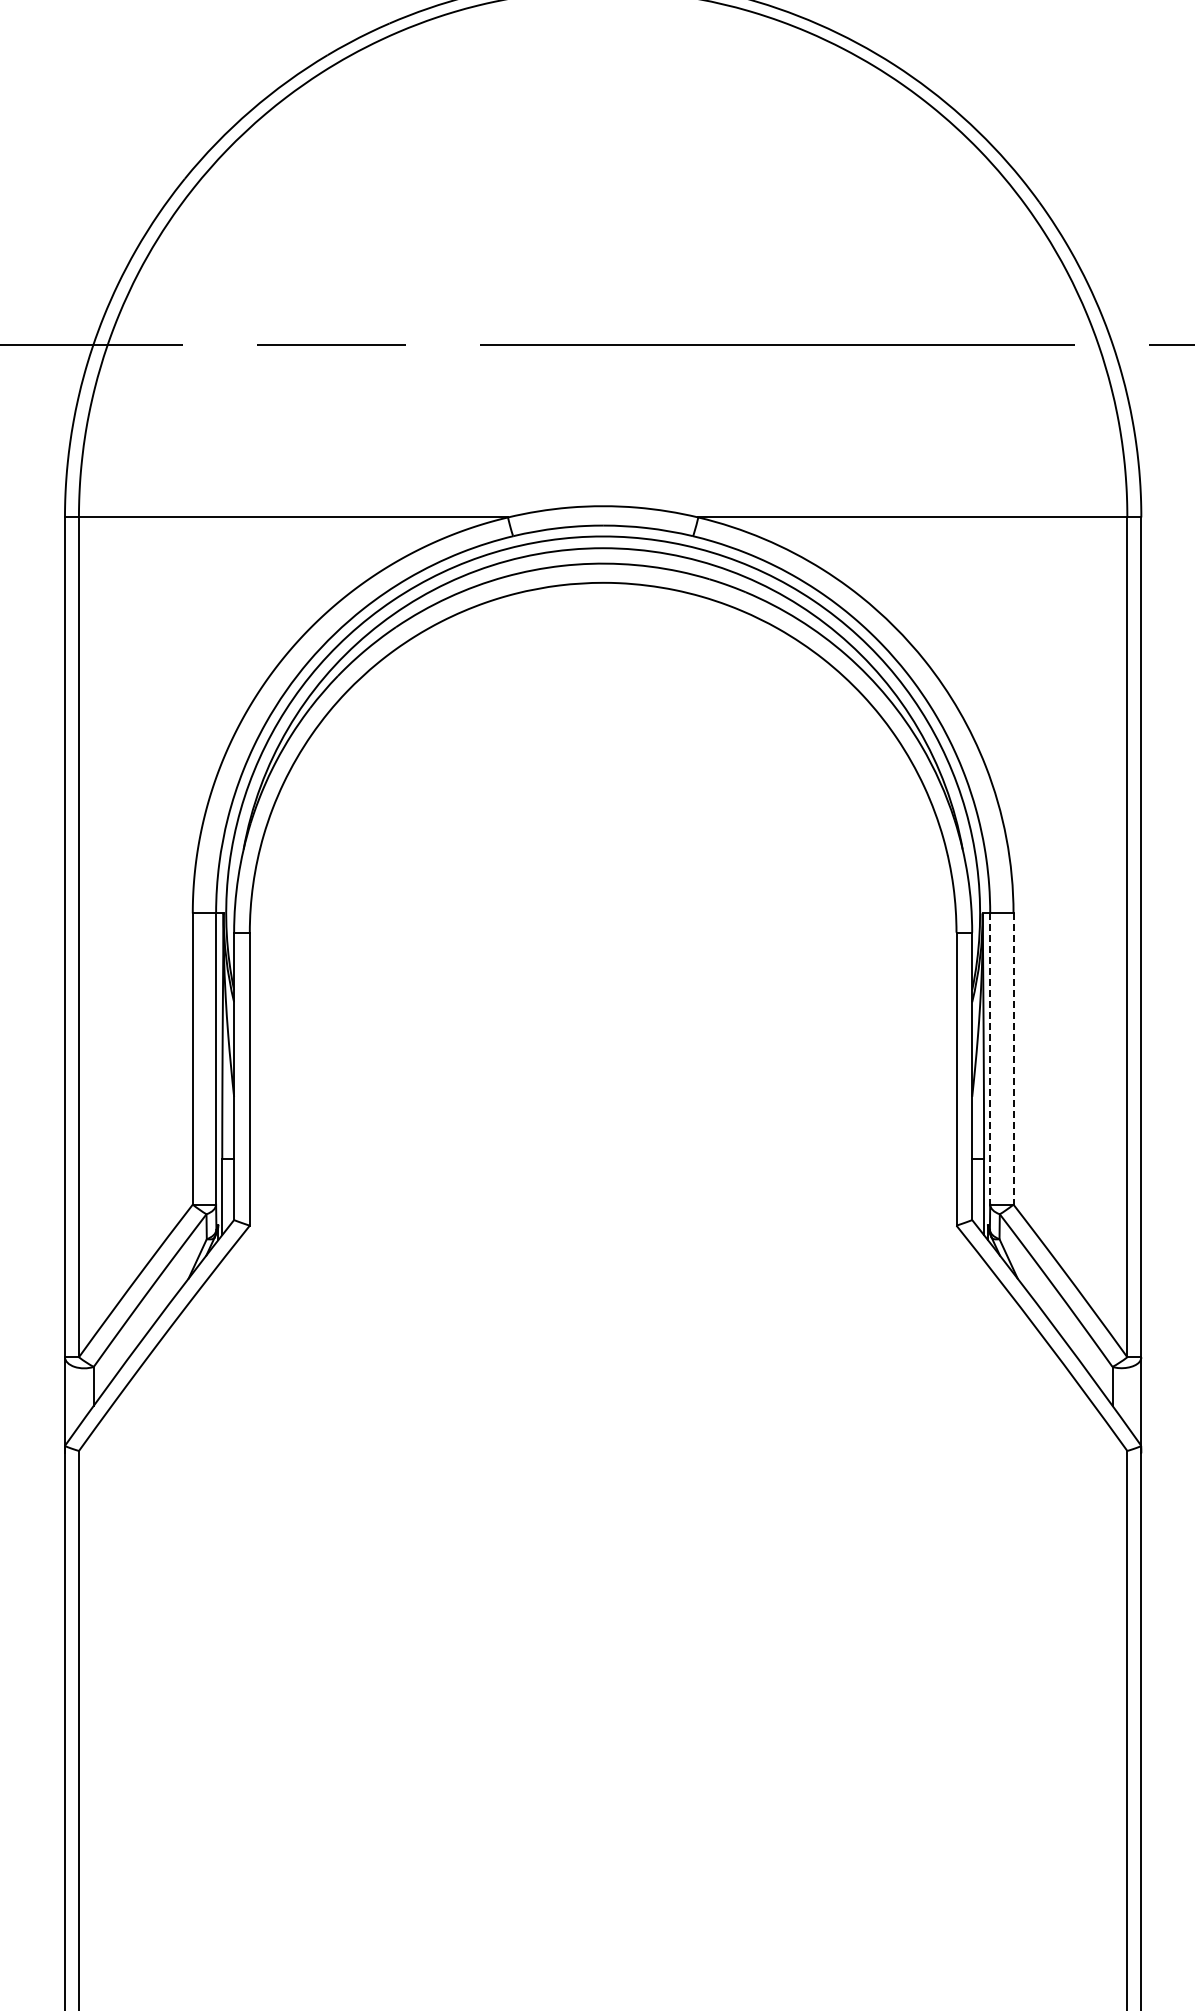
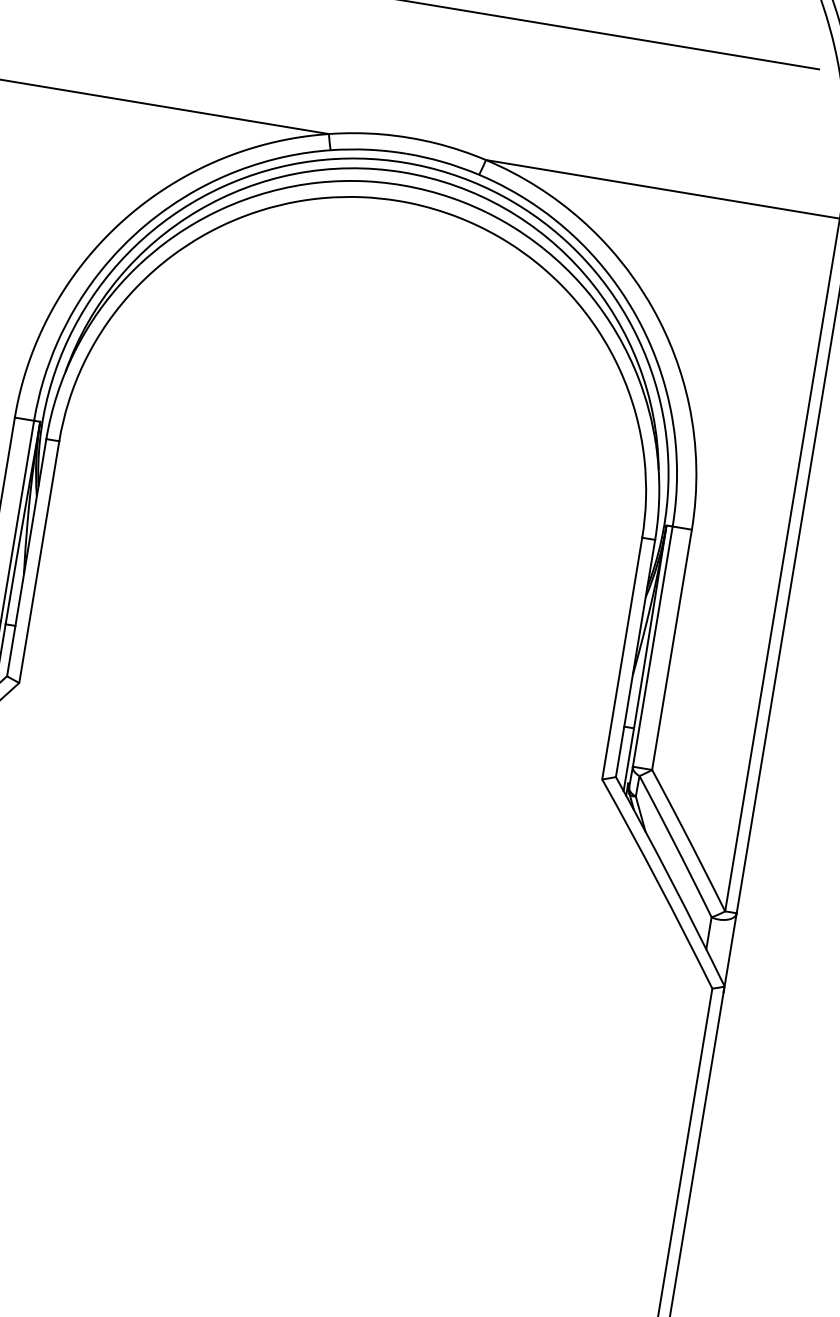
line: (990, 1059) -> (652, 647), dashed -> solid
line: (1013, 1059) -> (671, 650), dashed -> solid

